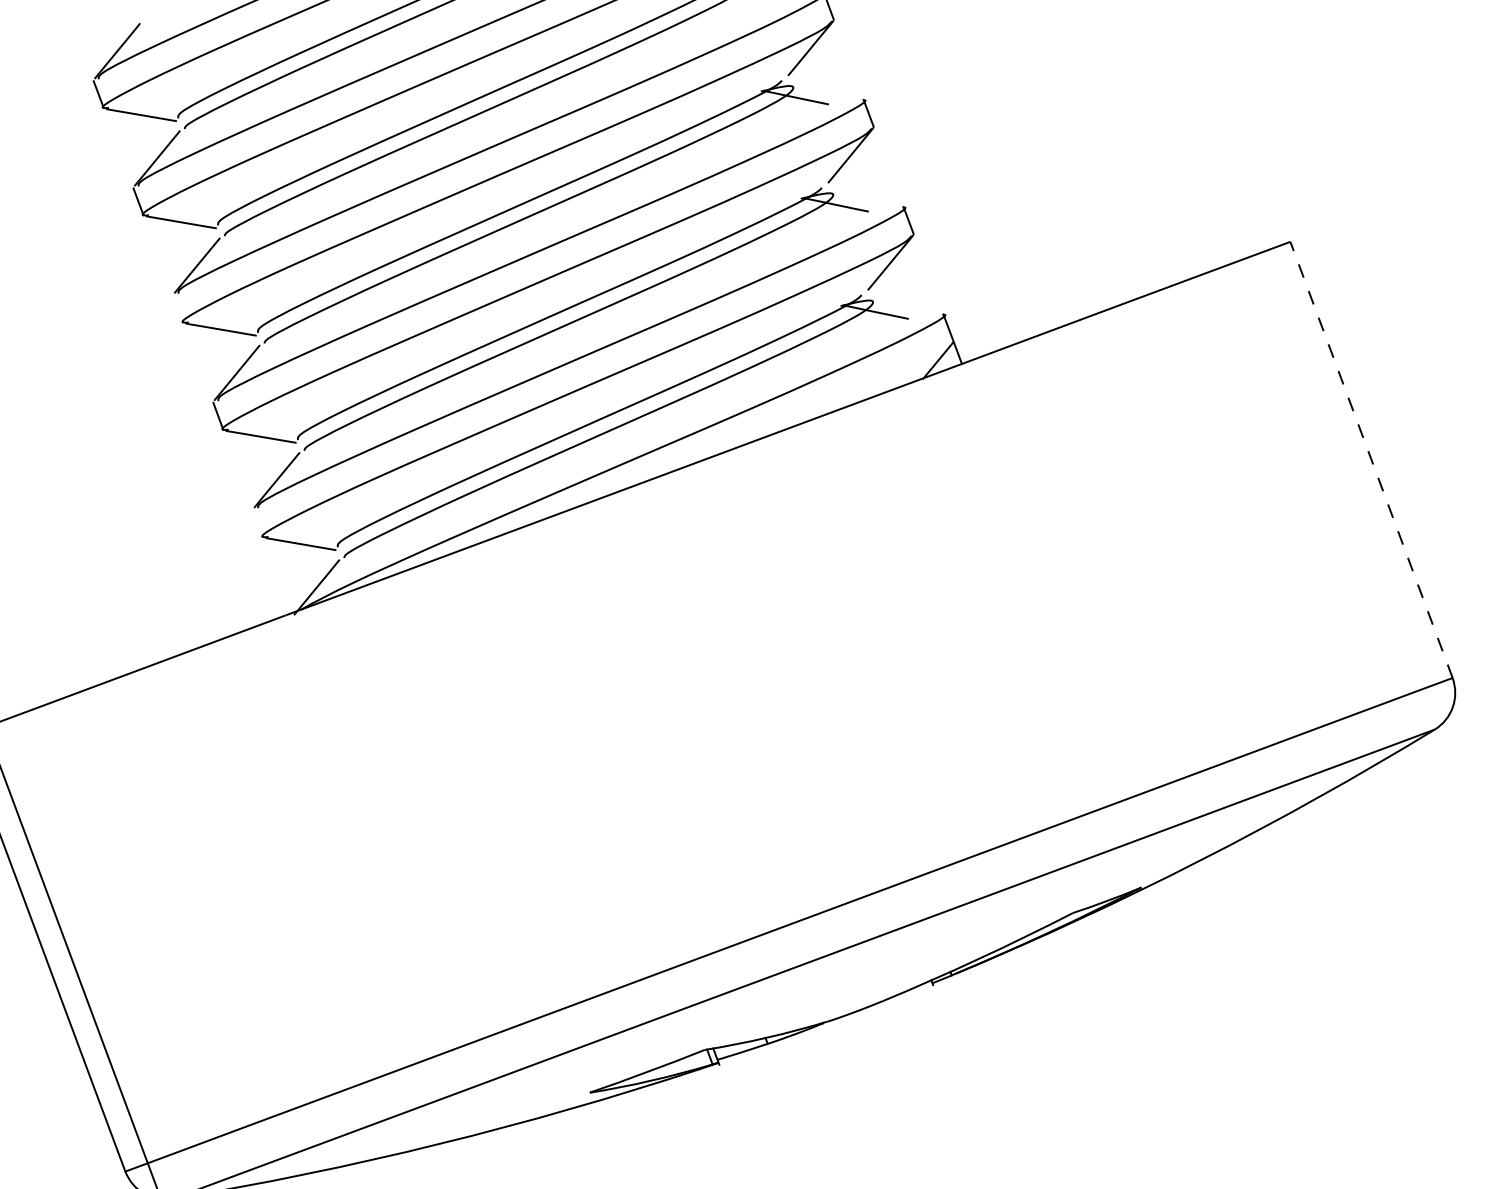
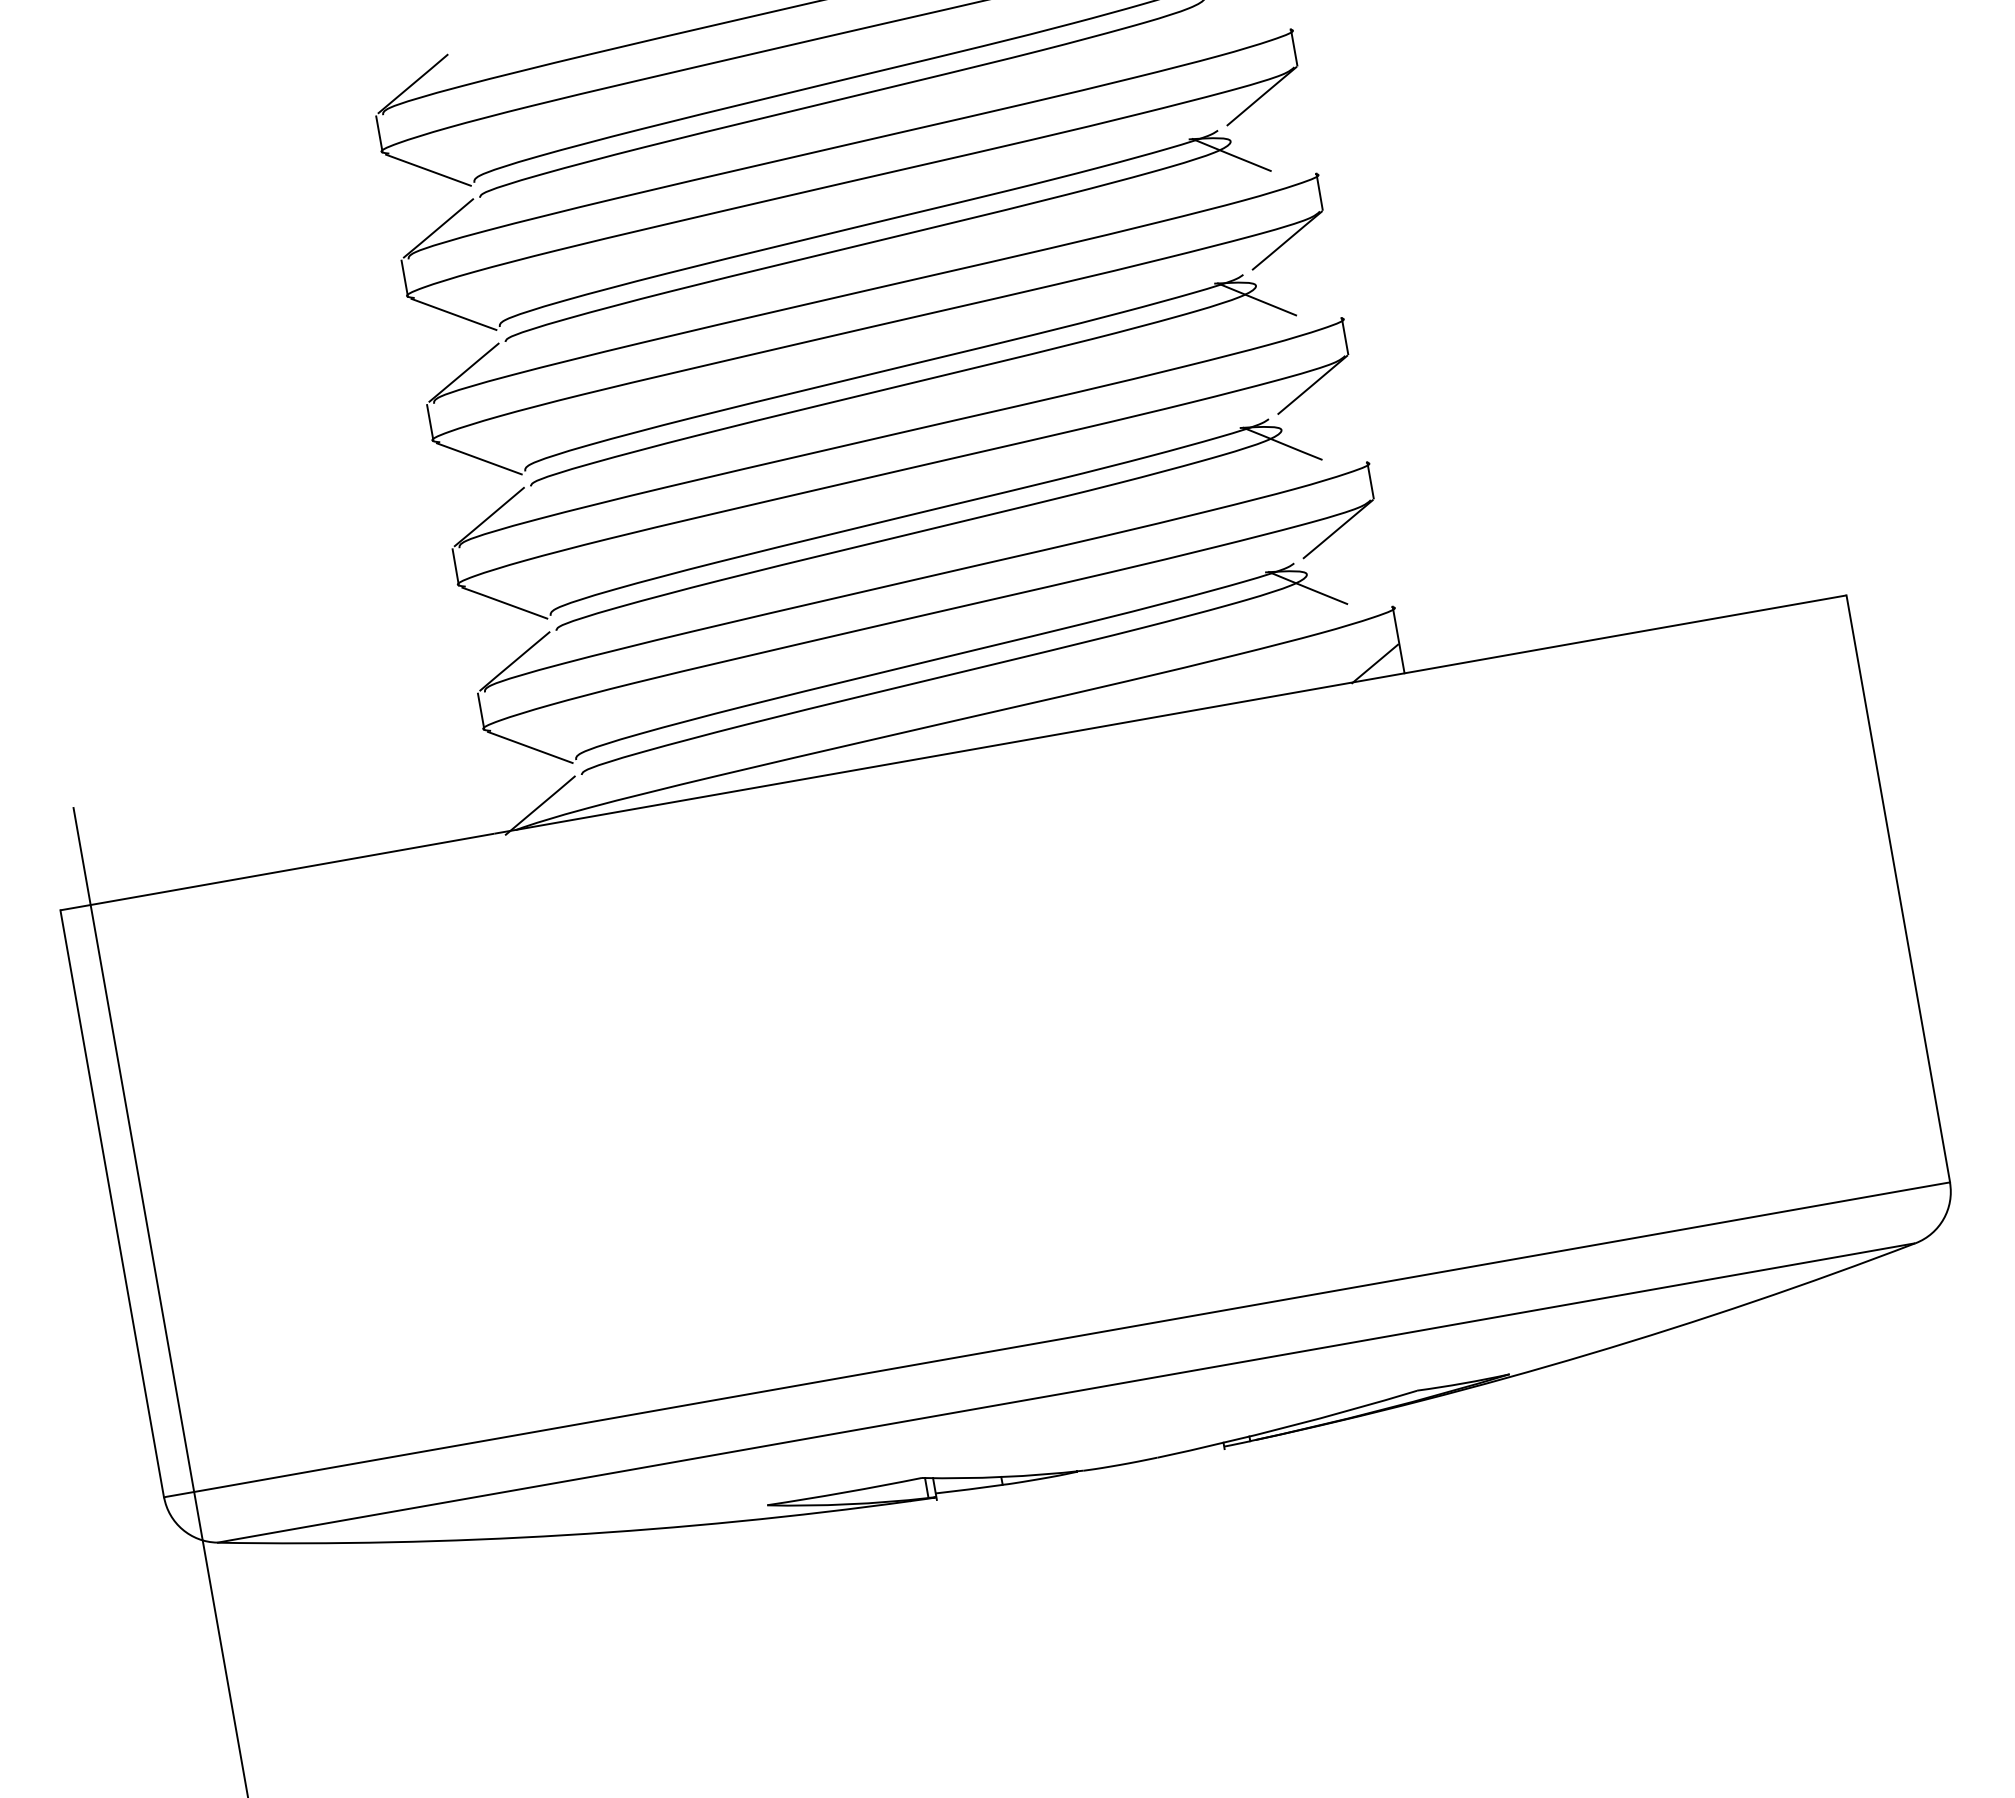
line: (178, 308) -> (430, 422), added
line: (1371, 459) -> (1898, 888), dashed -> solid
line: (257, 523) -> (480, 711), added

